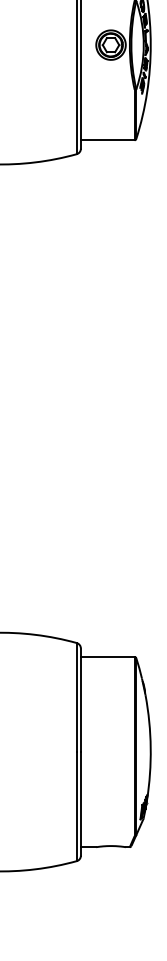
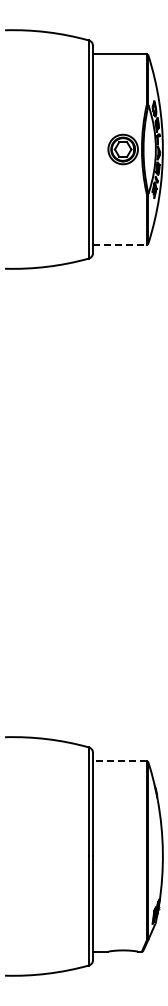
line: (107, 140) -> (119, 244), solid -> dashed
line: (107, 657) -> (119, 761), solid -> dashed

